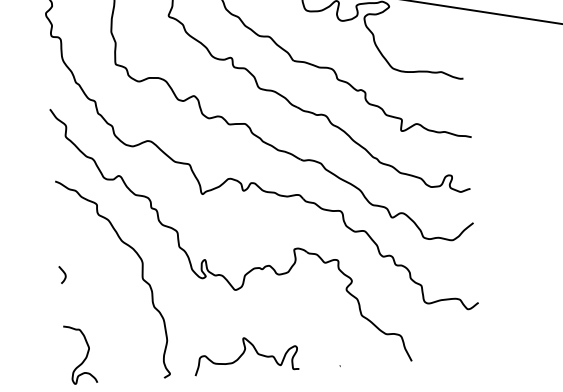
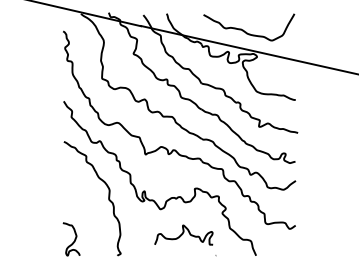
curve: (62, 273) -> (64, 193), removed
curve: (245, 354) -> (183, 234), moved

